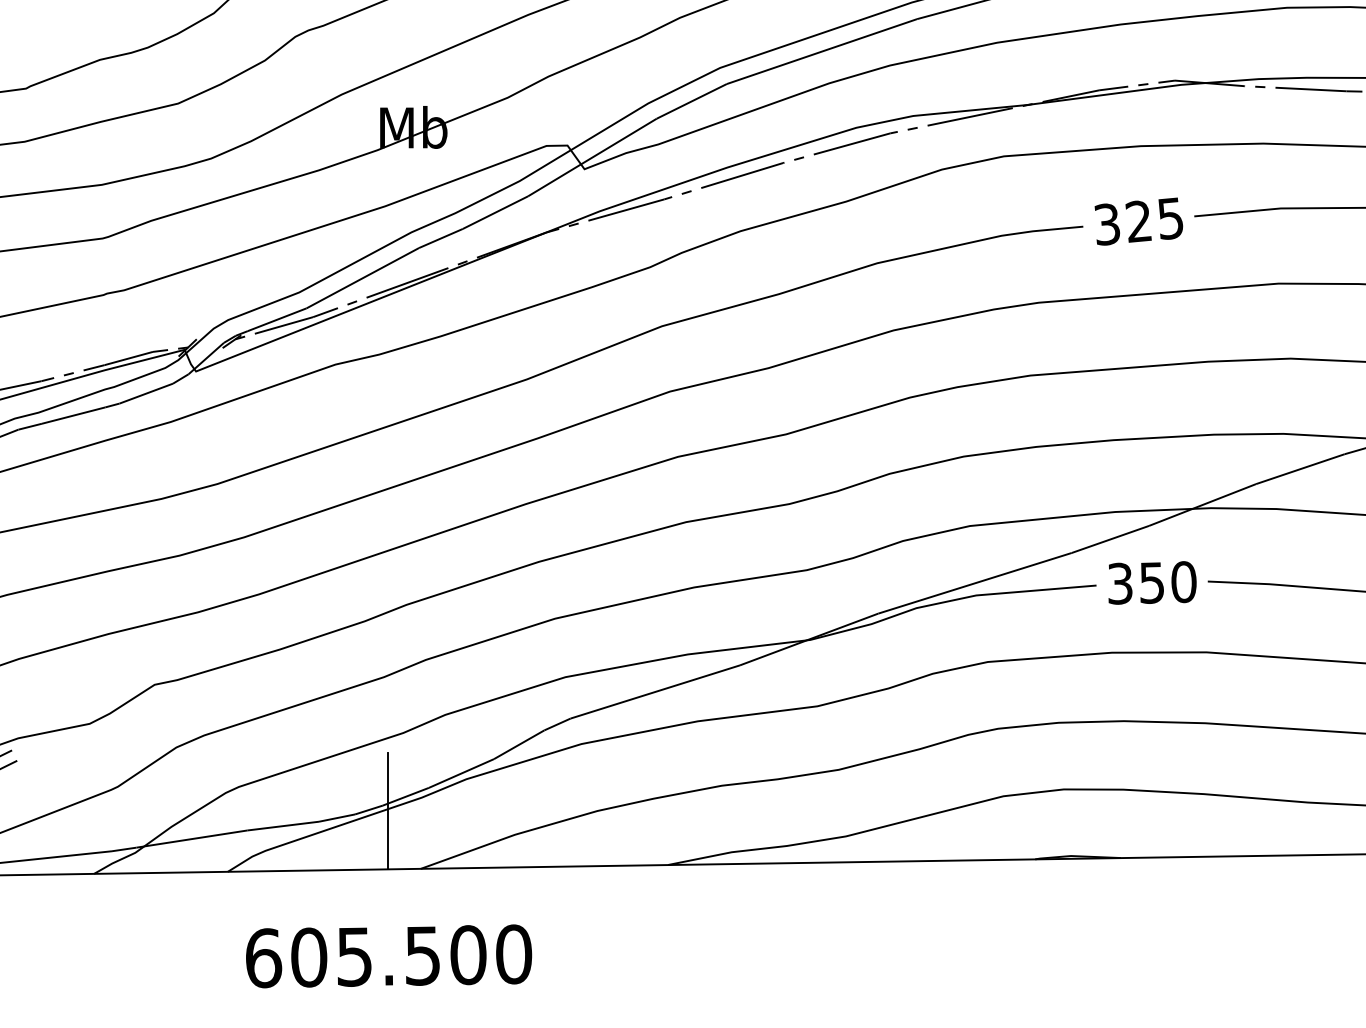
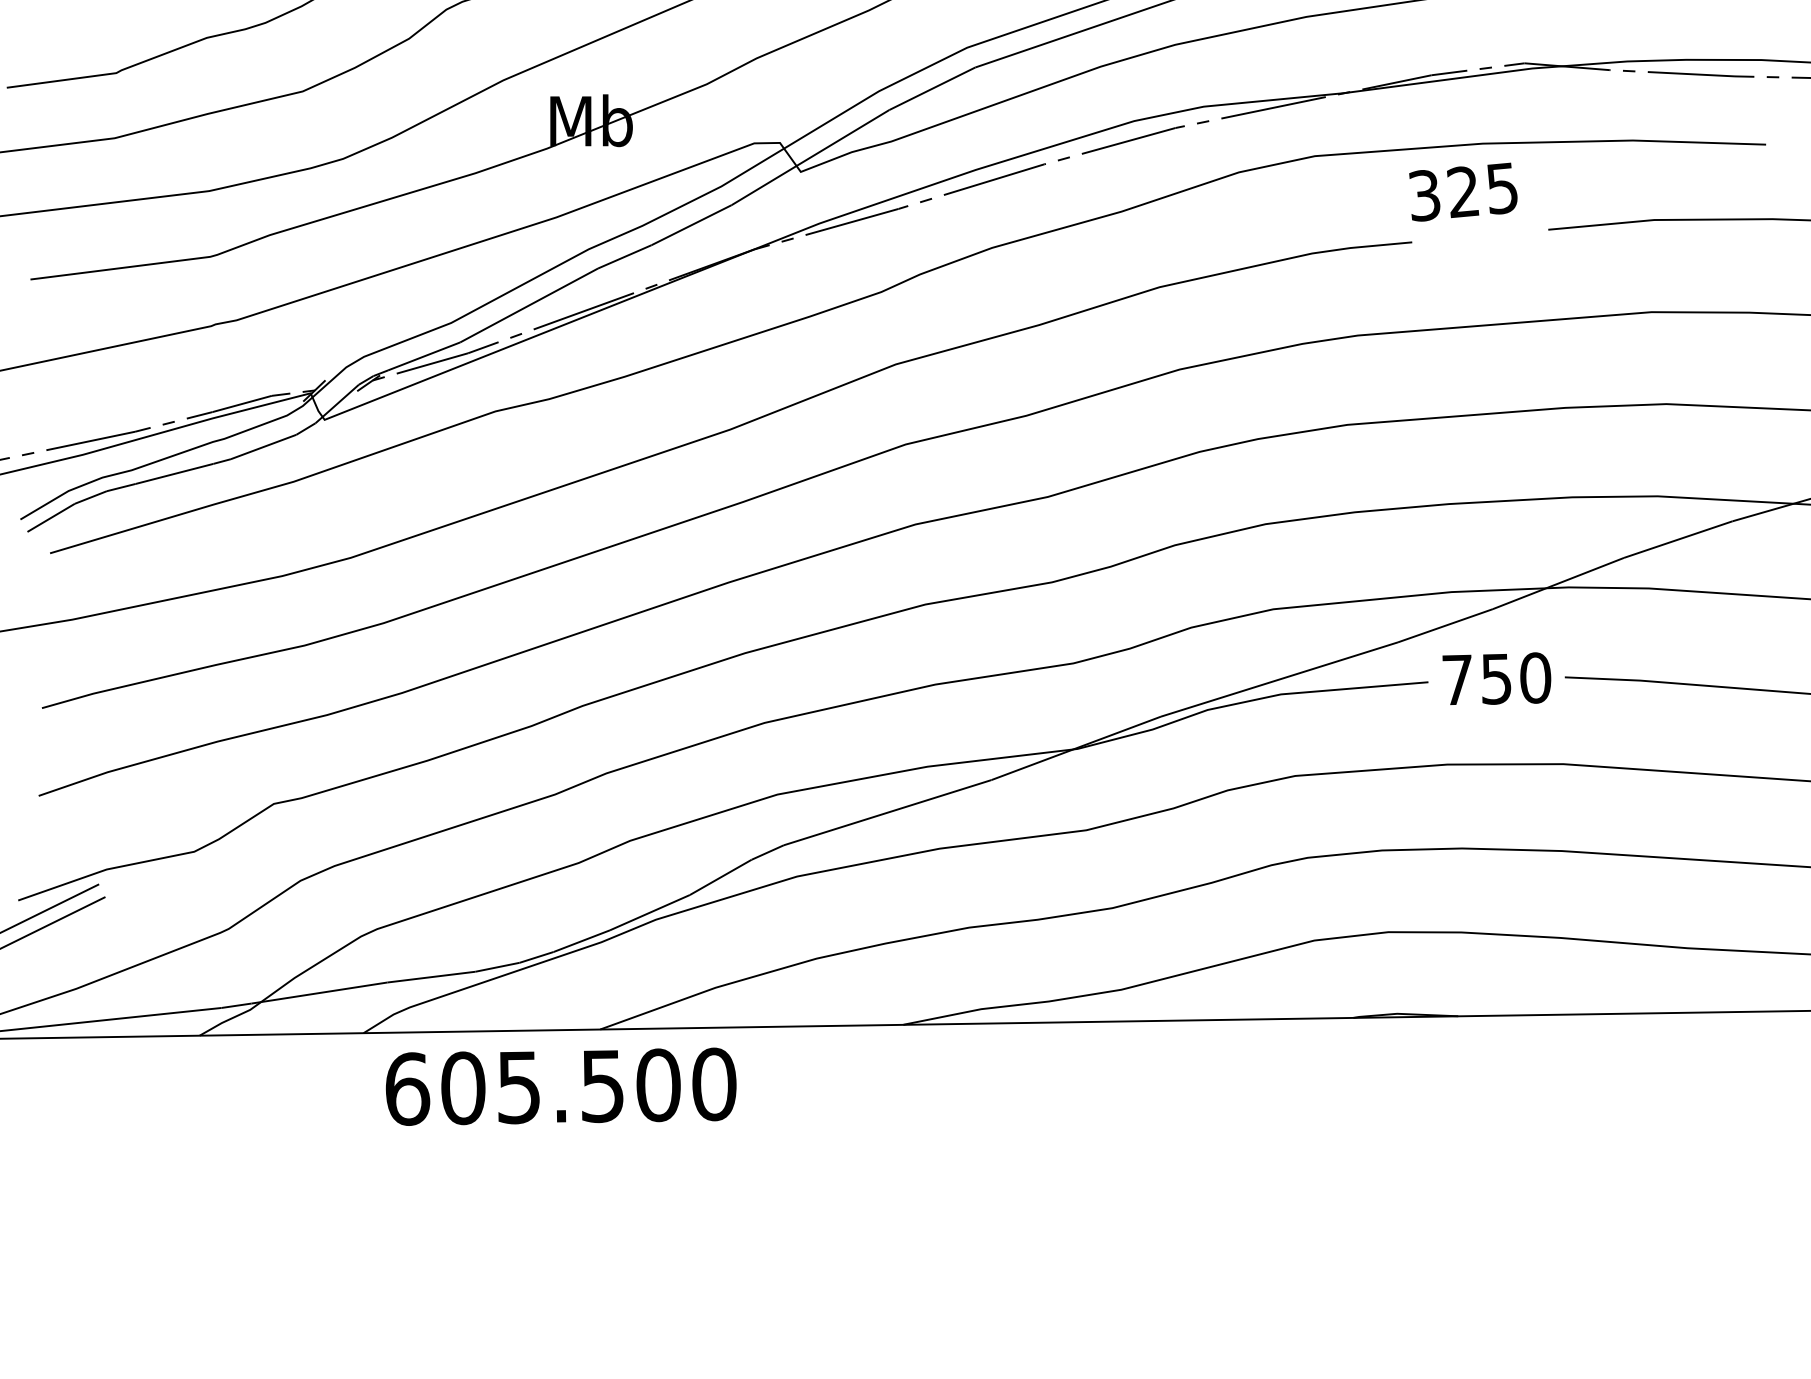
text: (1138, 221) -> (1463, 191), moved
text: (1120, 583) -> (1457, 679), 350 -> 750
line: (388, 810) -> (560, 958), removed
text: (389, 956) -> (561, 1086), moved

